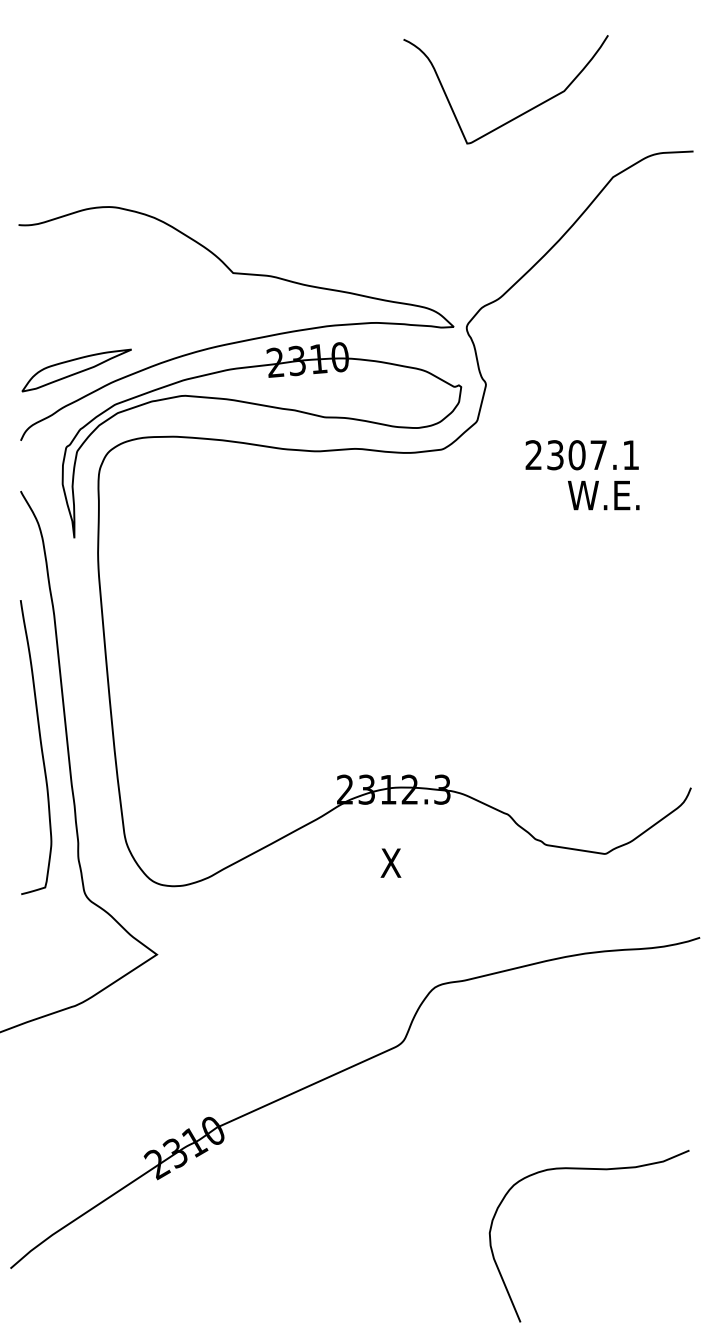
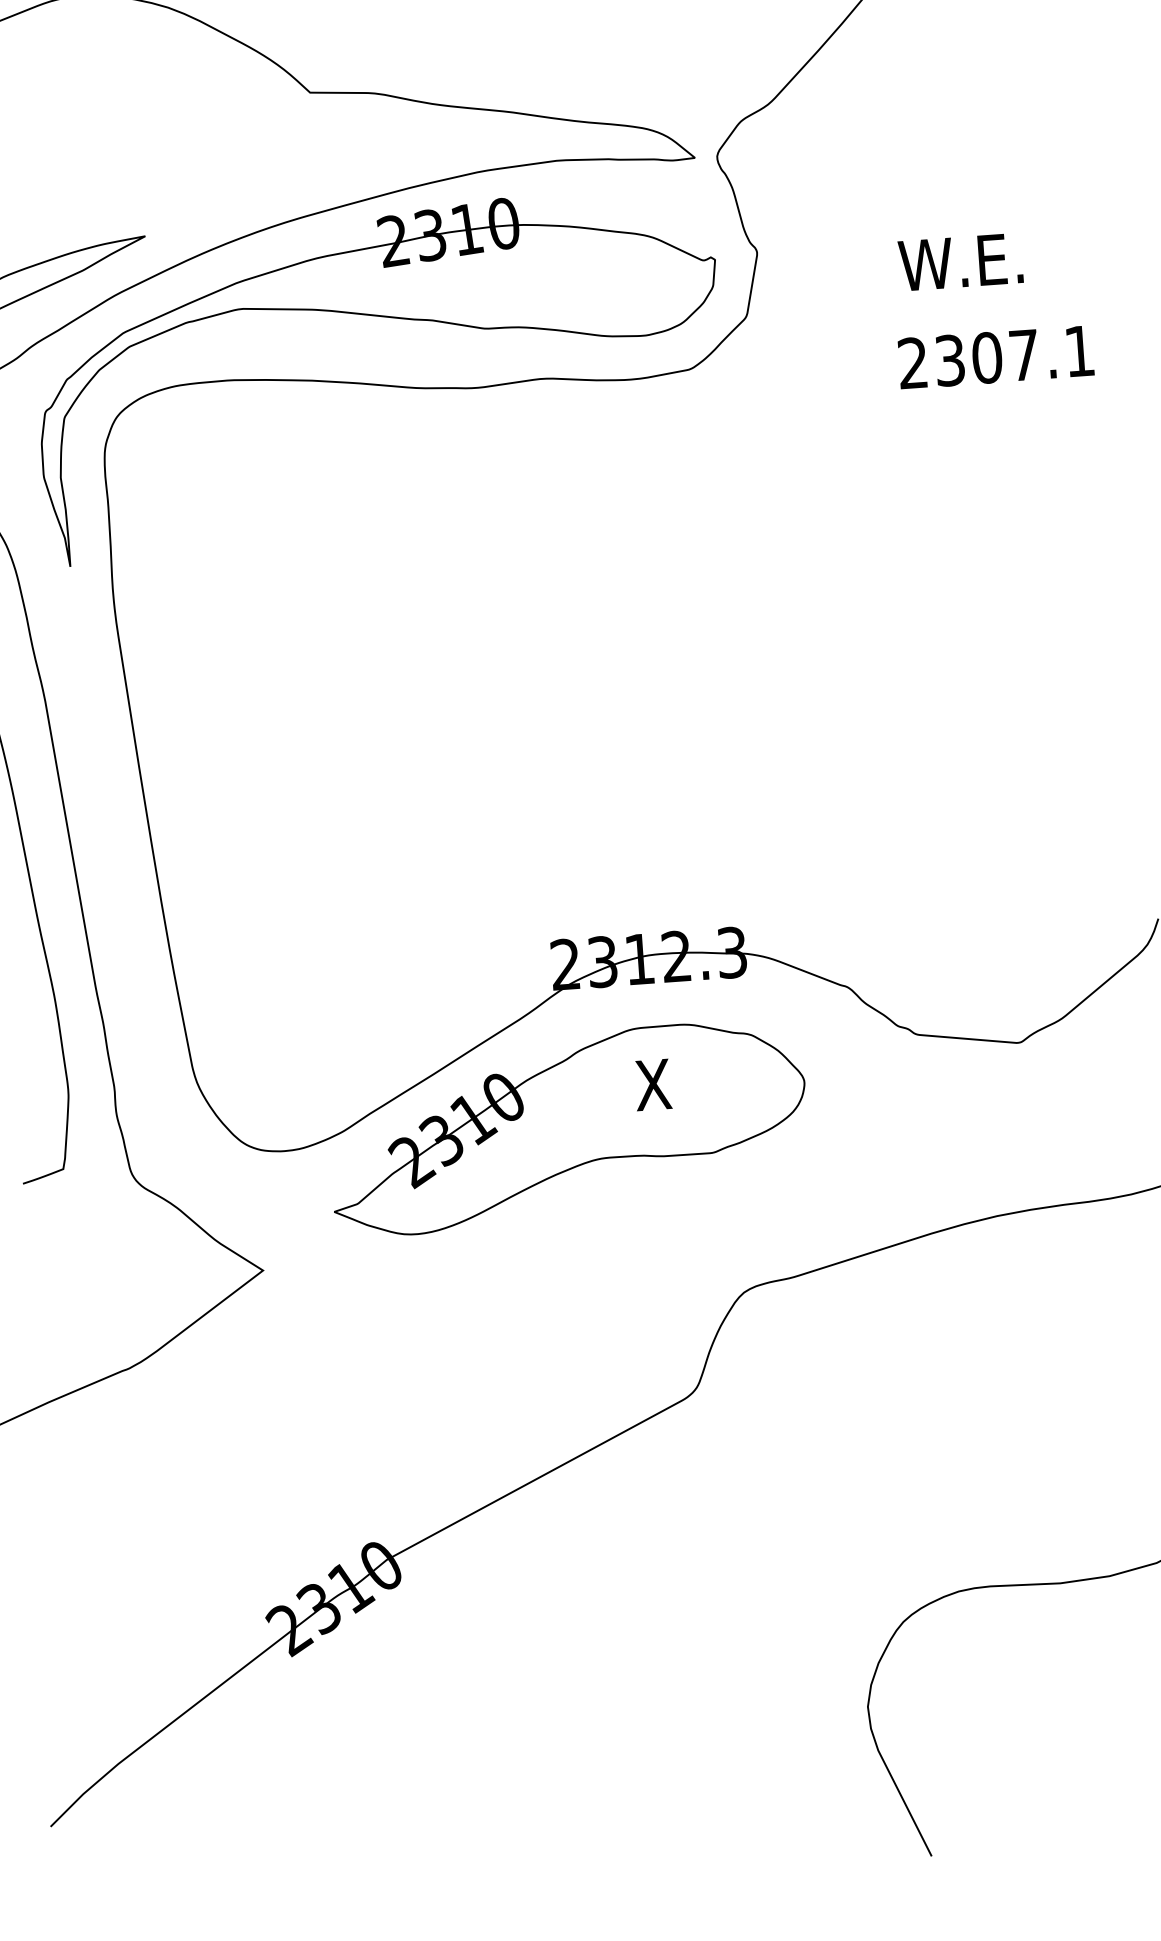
text: (581, 455) -> (994, 357), moved
text: (603, 495) -> (960, 262), moved
part: (339, 884) -> (567, 1127), added

